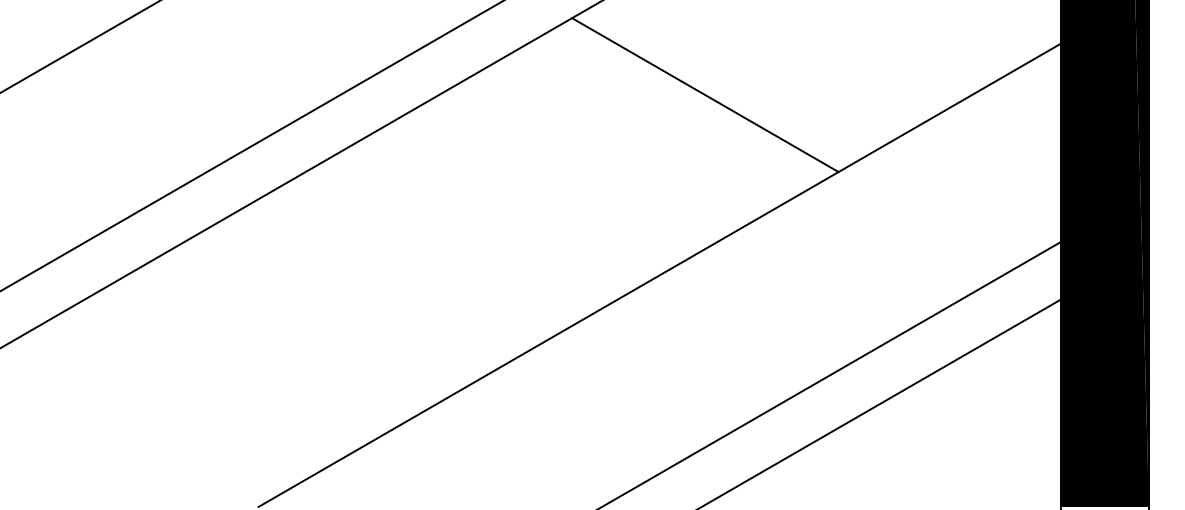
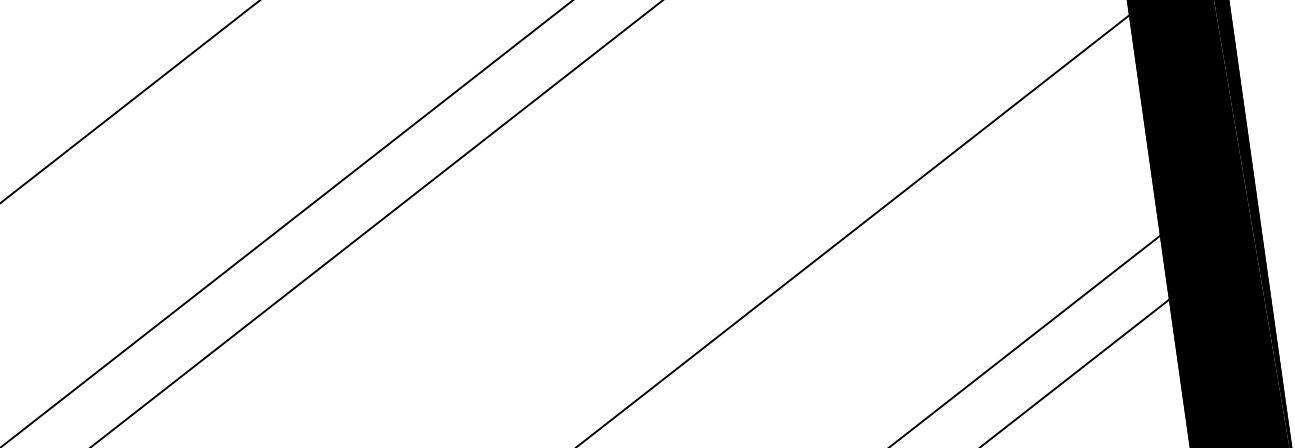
line: (705, 95) -> (743, 127), removed

